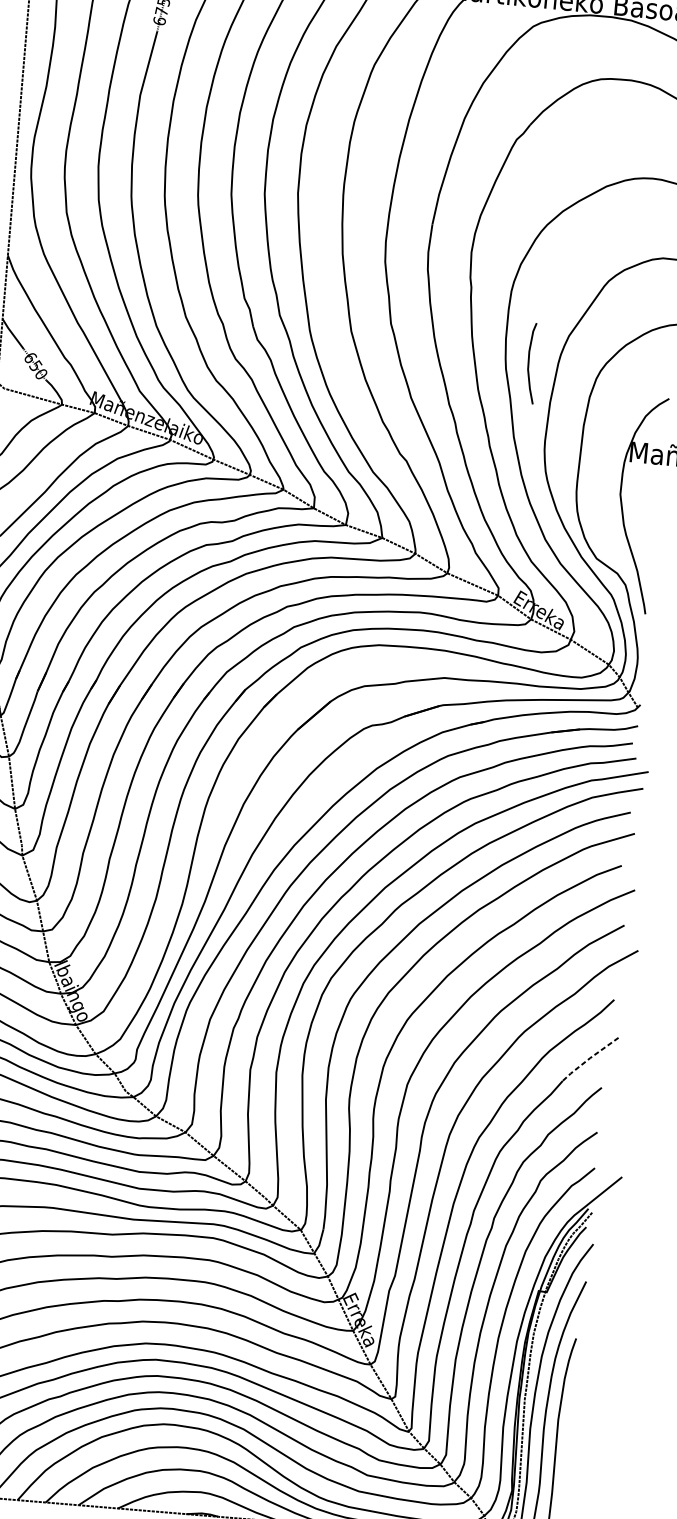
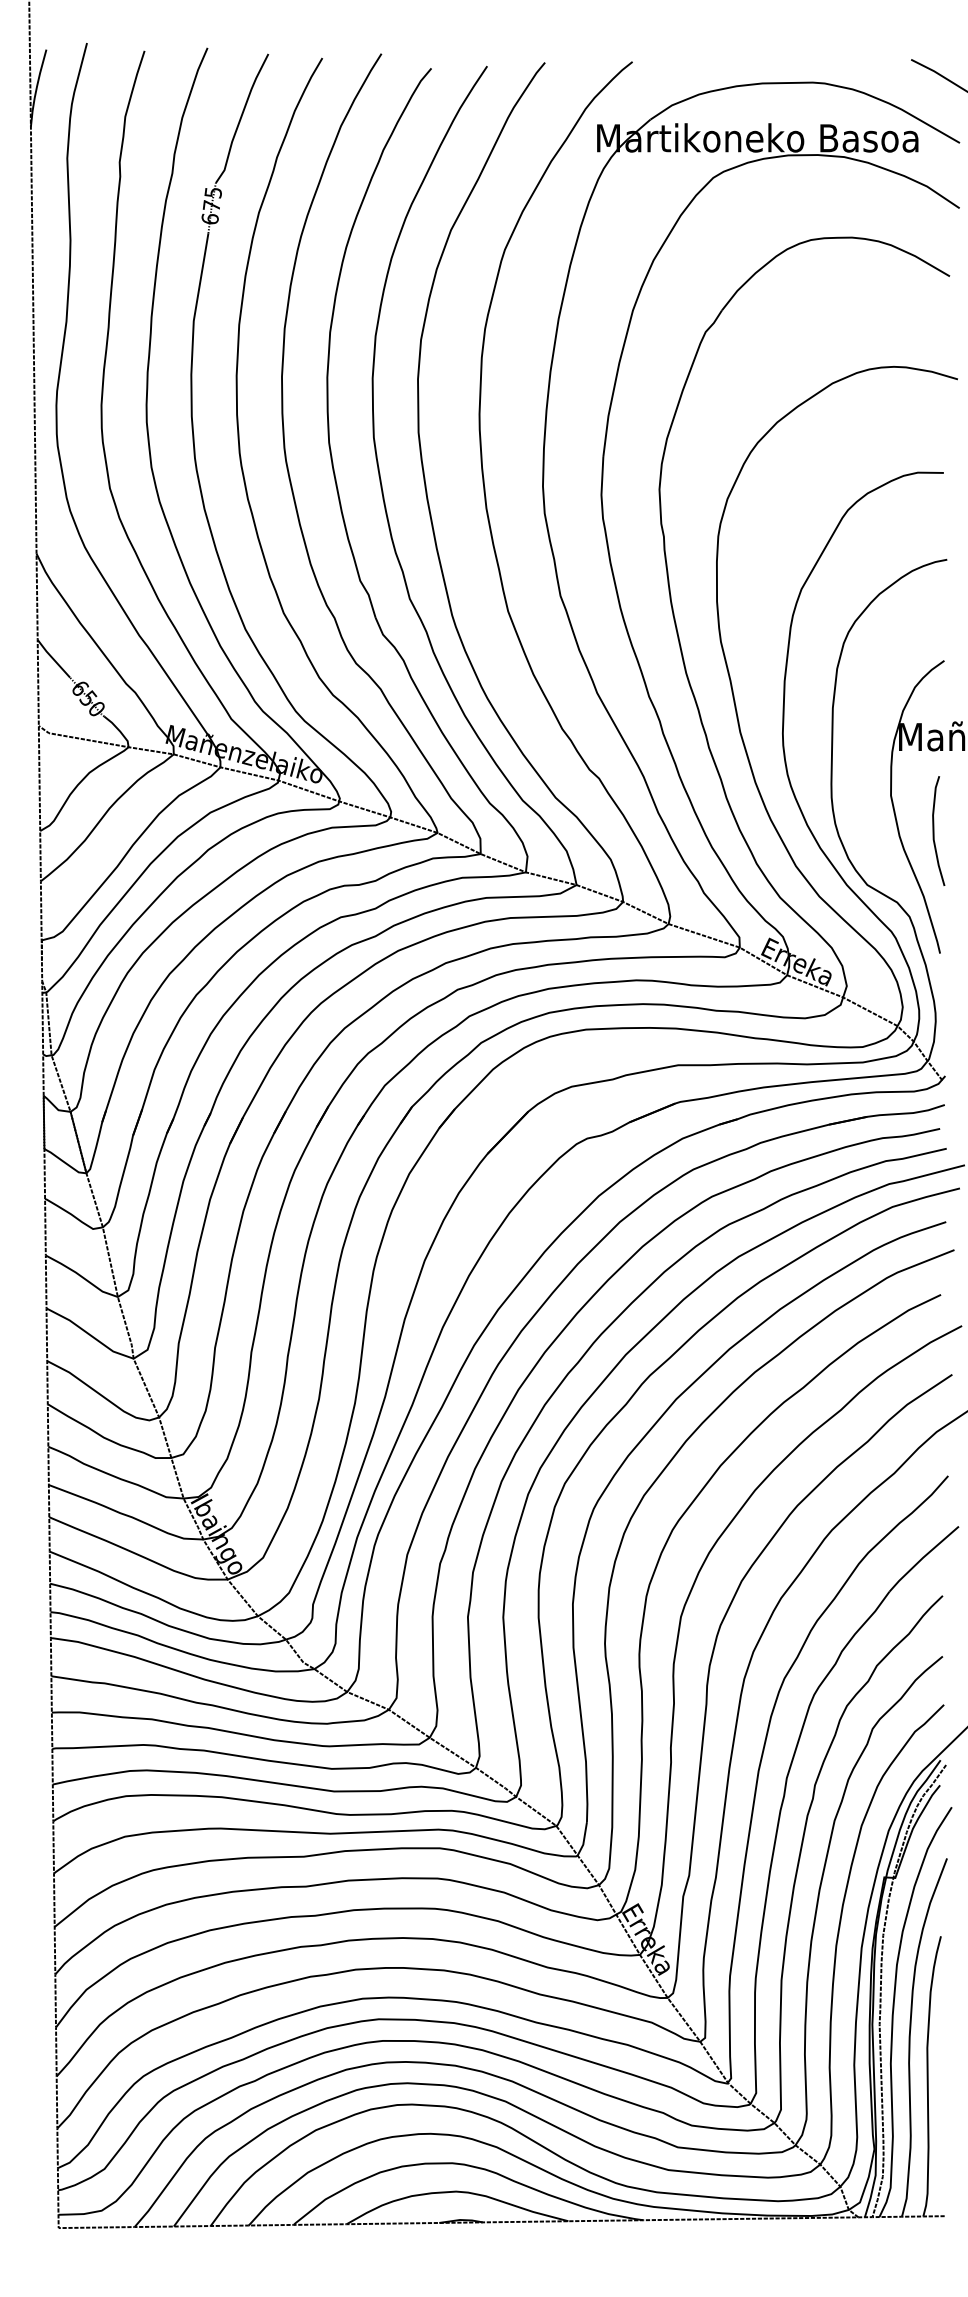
curve: (529, 362) -> (934, 830), moved
line: (589, 1058) -> (922, 1558), dashed -> solid

